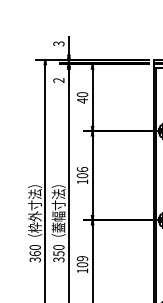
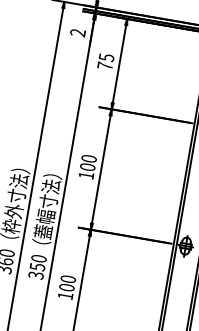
text: (82, 97) -> (105, 61), 40 -> 75
text: (81, 169) -> (87, 158), 106 -> 100
text: (82, 258) -> (68, 279), 109 -> 100

